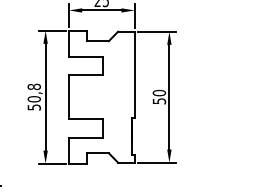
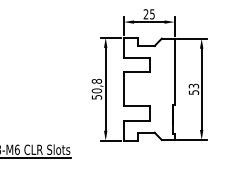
text: (158, 92) -> (193, 85), 50 -> 53

